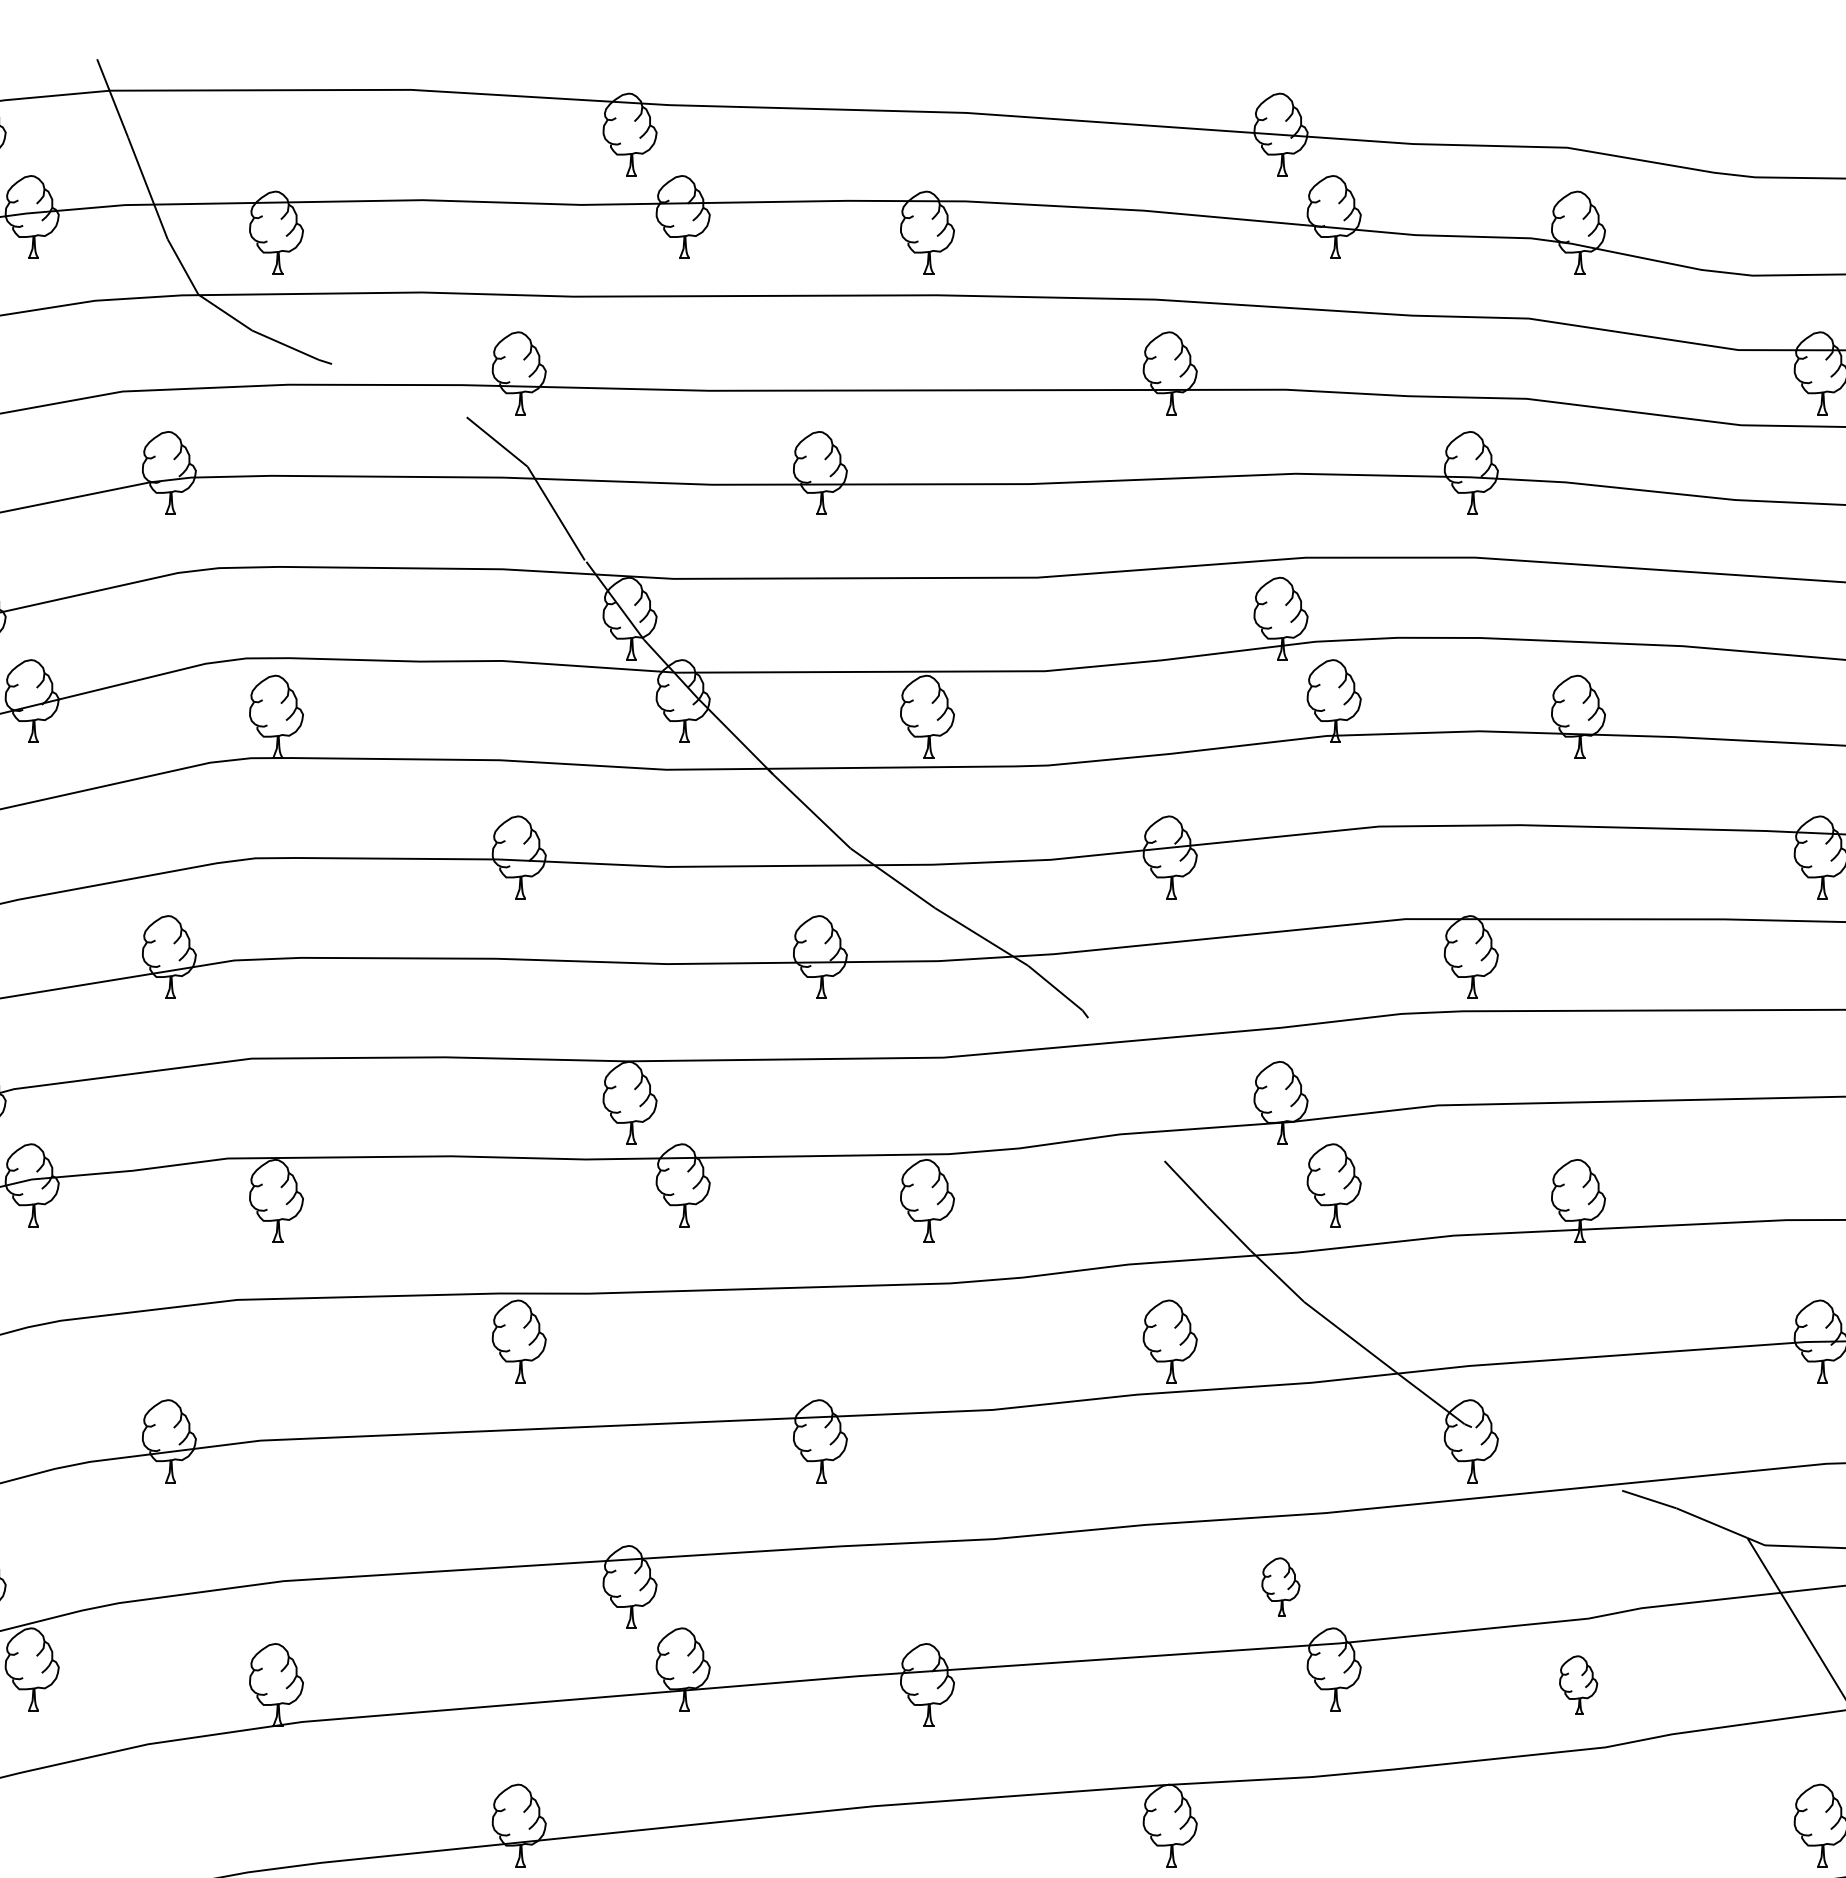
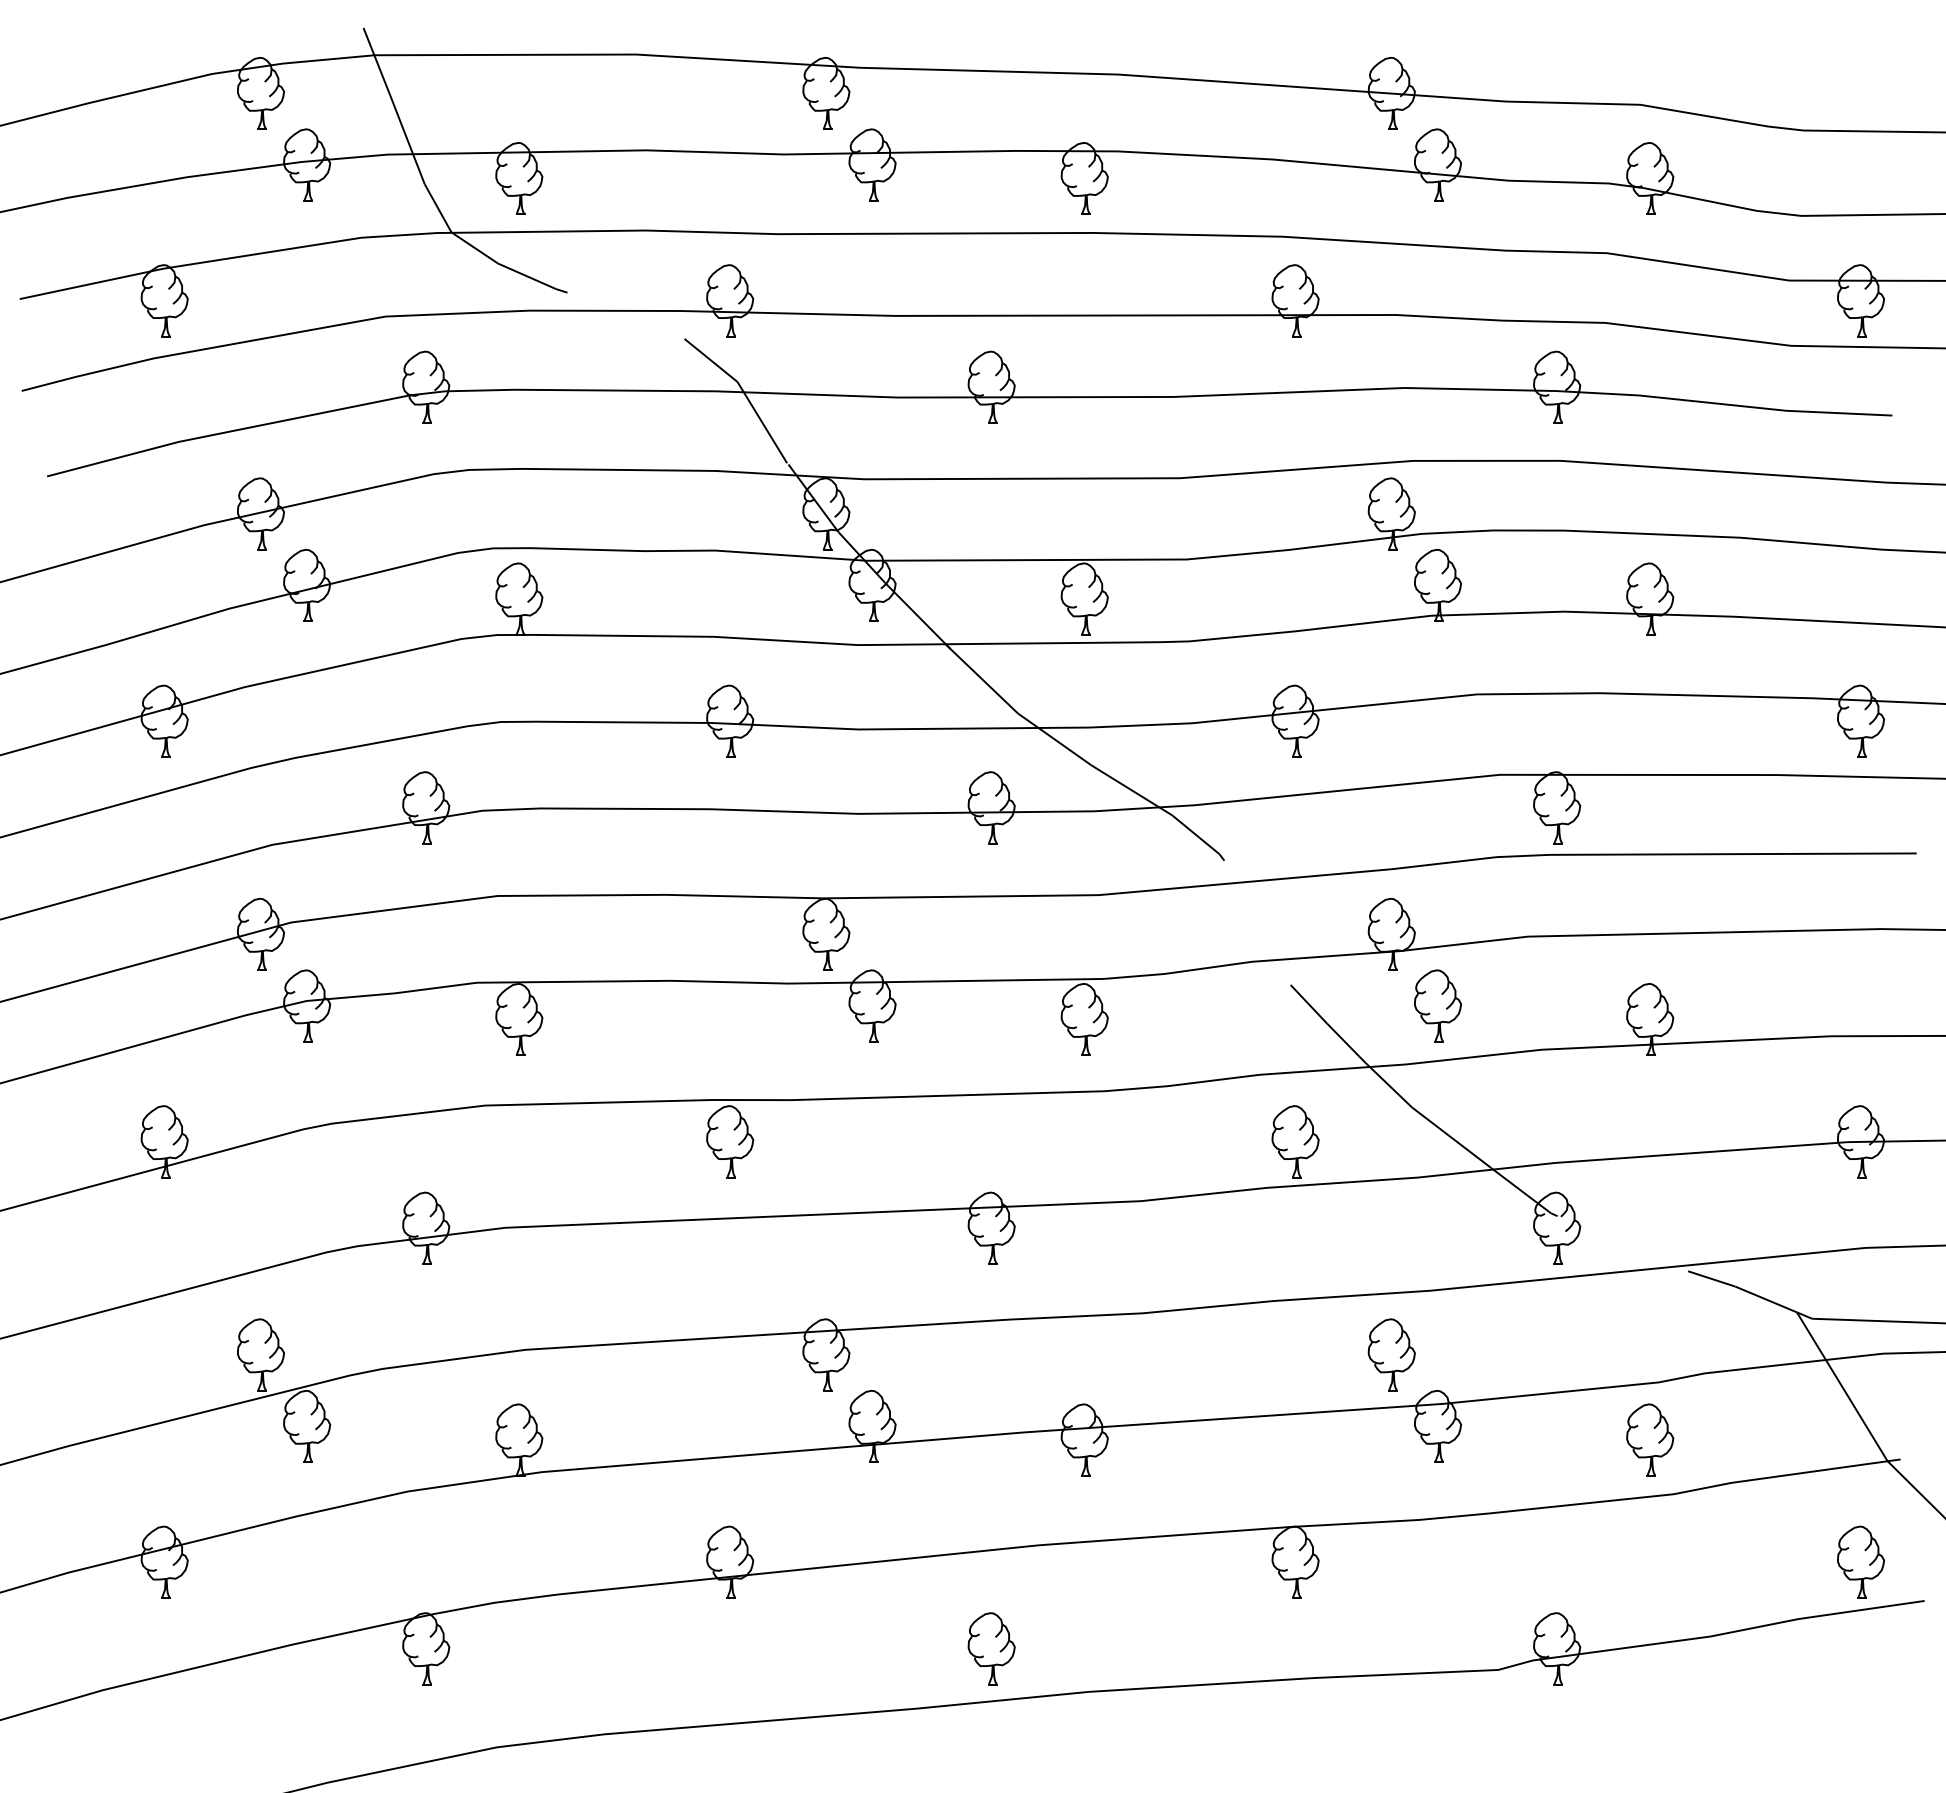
part: (1280, 1586) -> (1391, 1354), size x1.43
part: (1578, 1684) -> (1650, 1439), size x1.43

